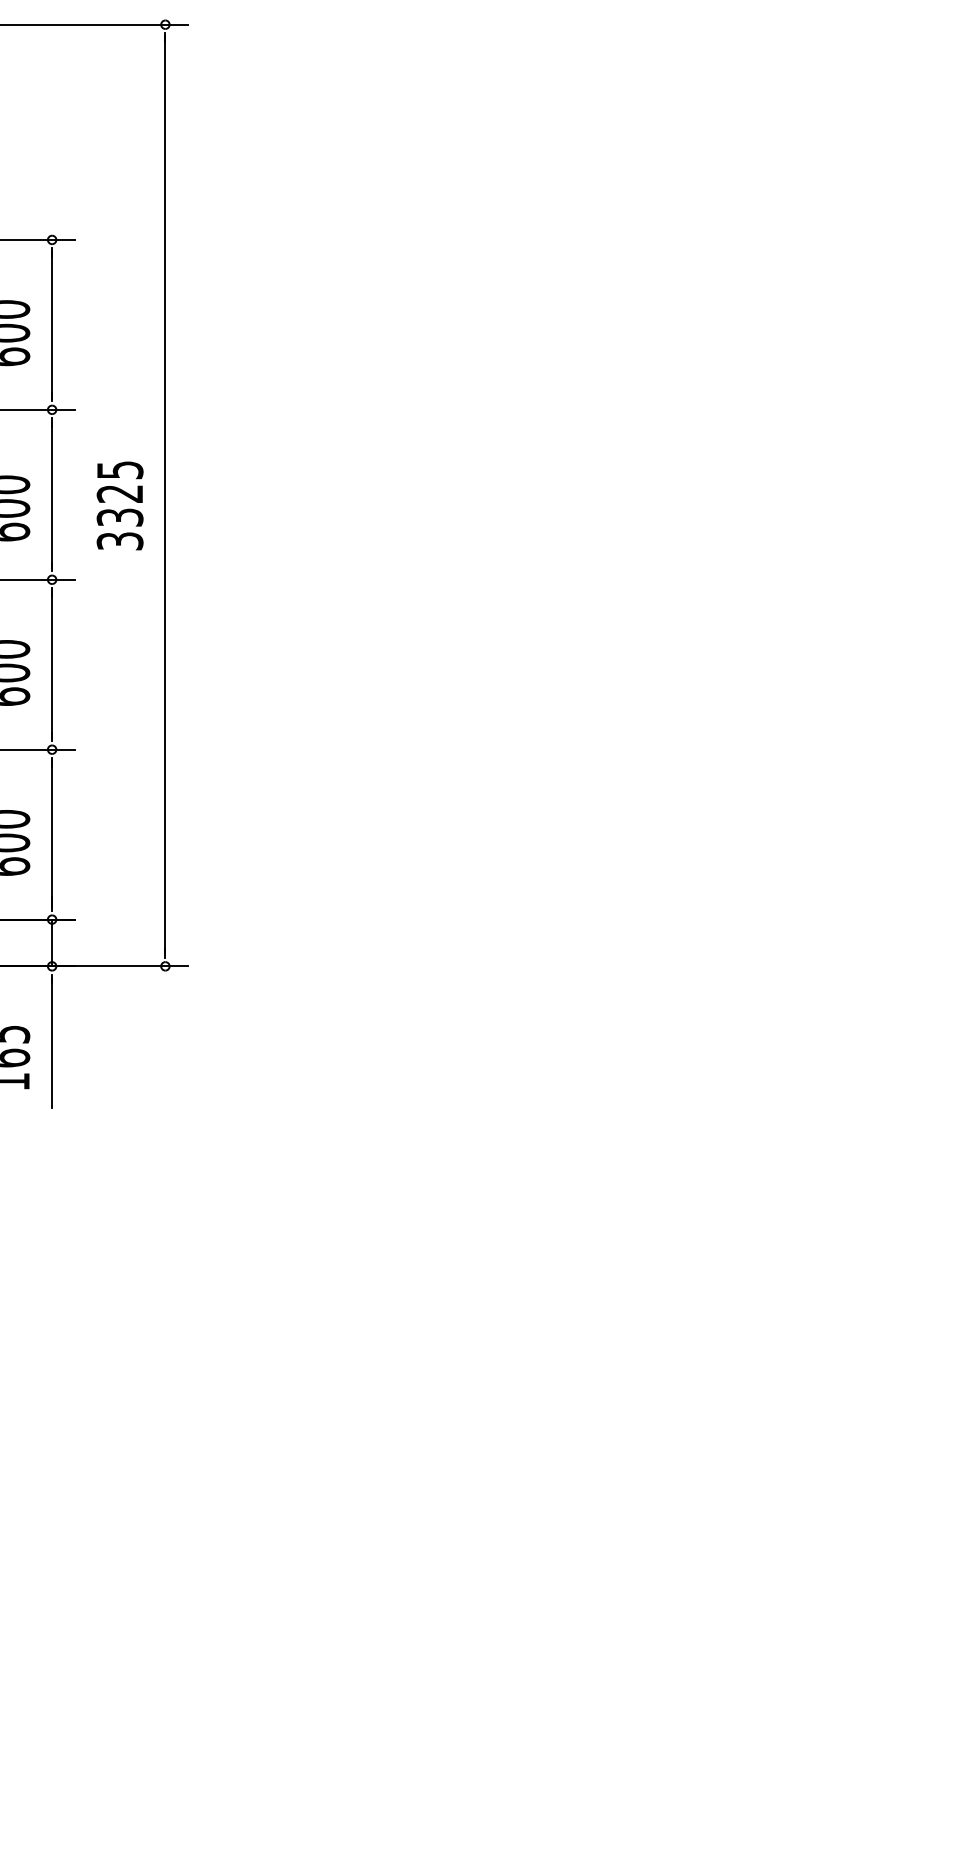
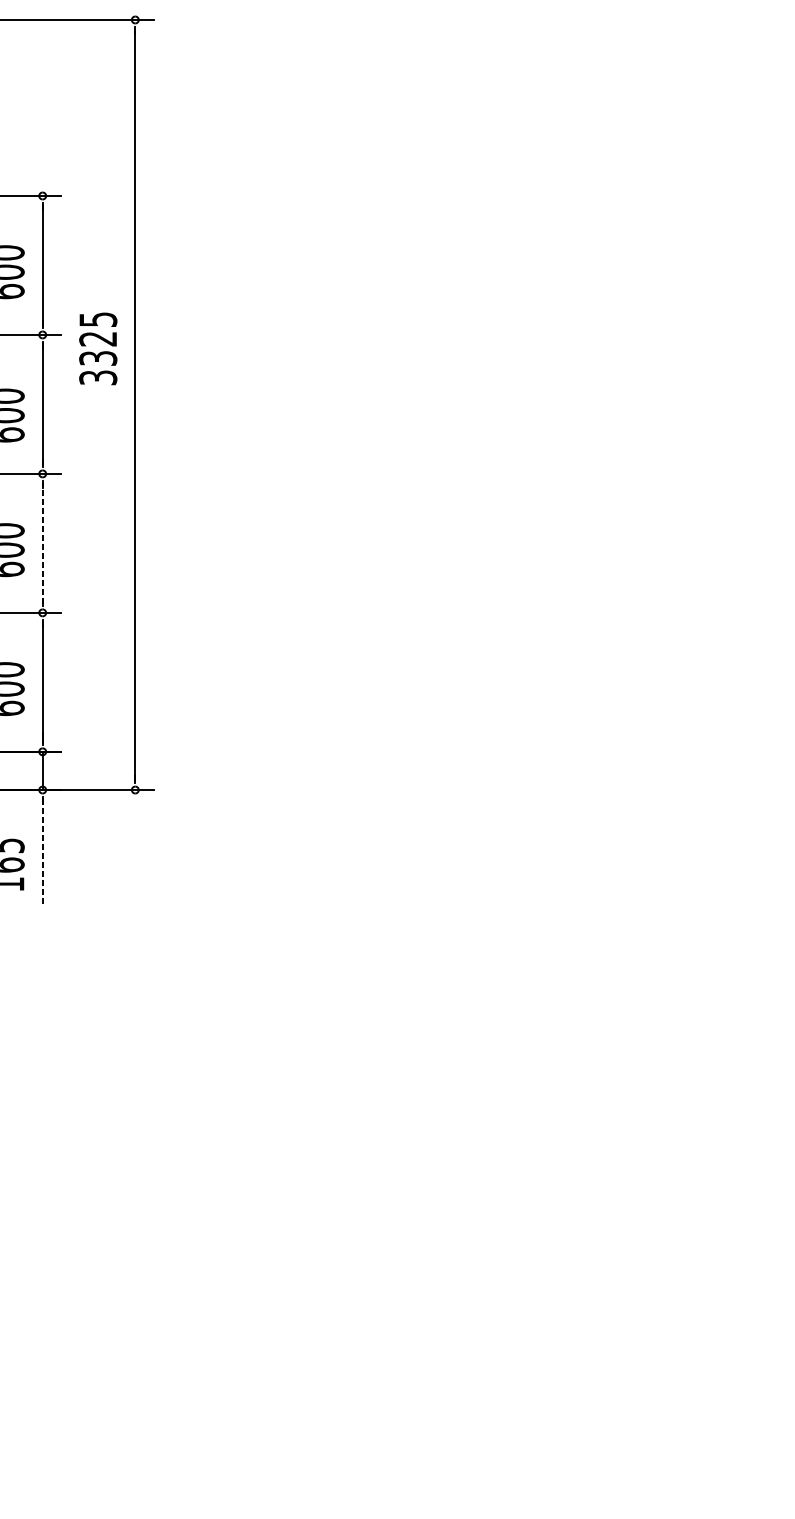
text: (119, 505) -> (97, 348), moved
line: (52, 664) -> (42, 543), solid -> dashed
line: (52, 1042) -> (42, 852), solid -> dashed

